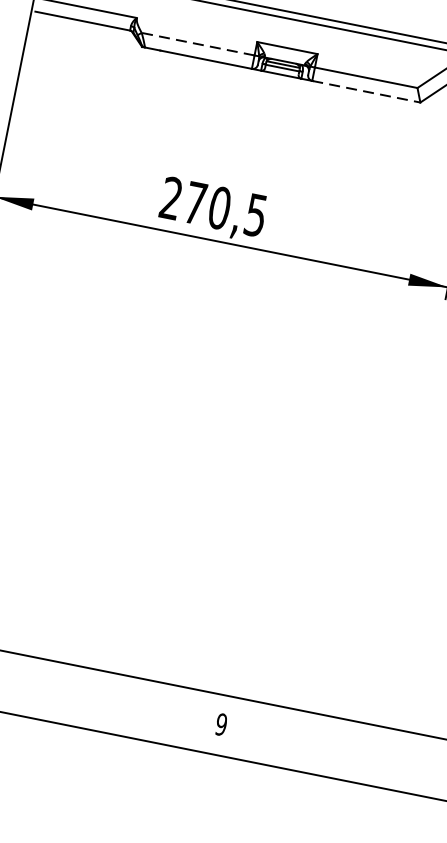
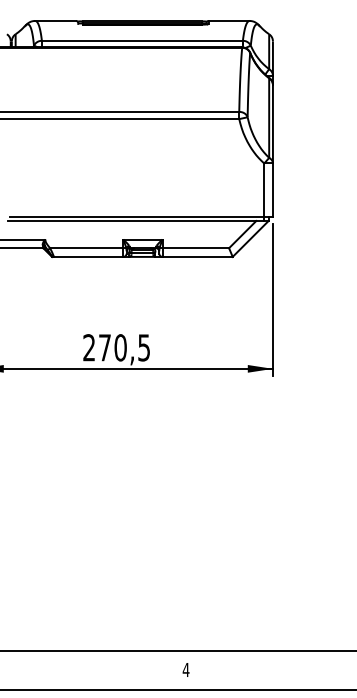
line: (197, 44) -> (86, 248), dashed -> solid
line: (367, 91) -> (198, 256), dashed -> solid
text: (220, 723) -> (185, 669), 9 -> 4

